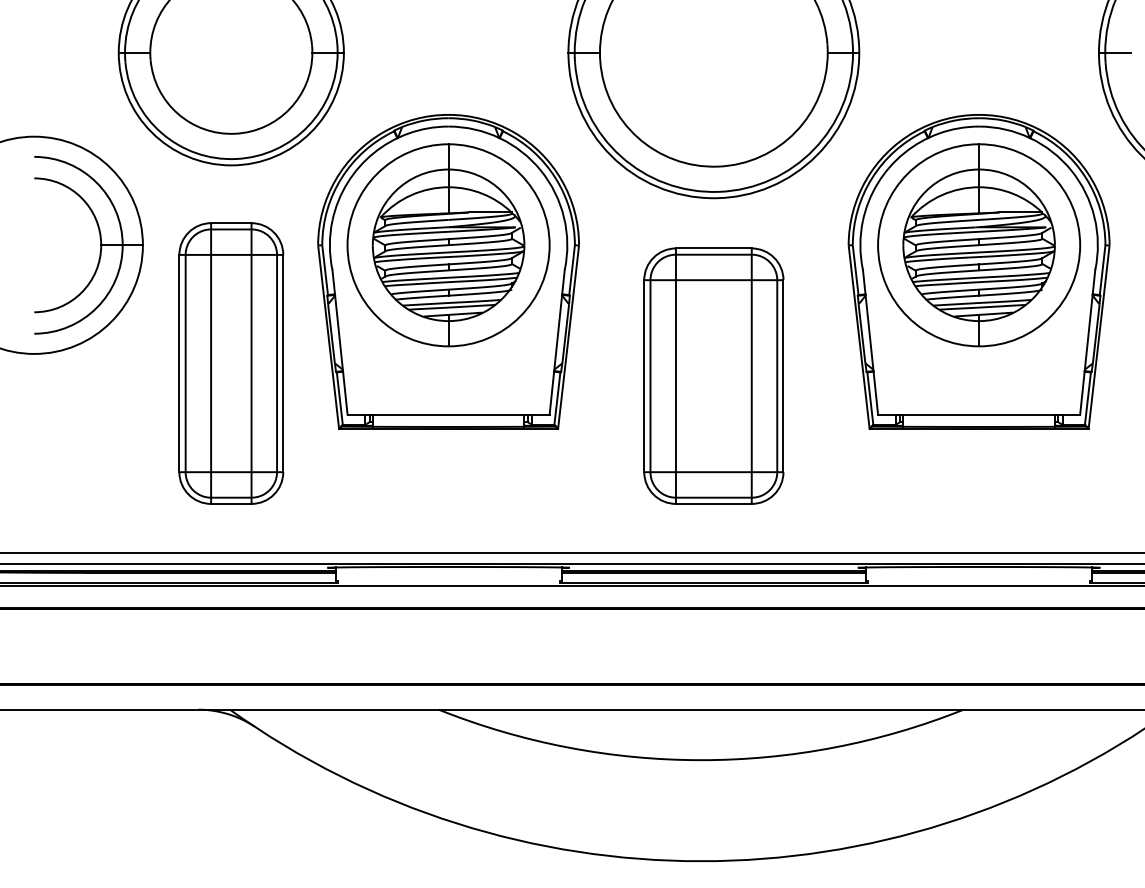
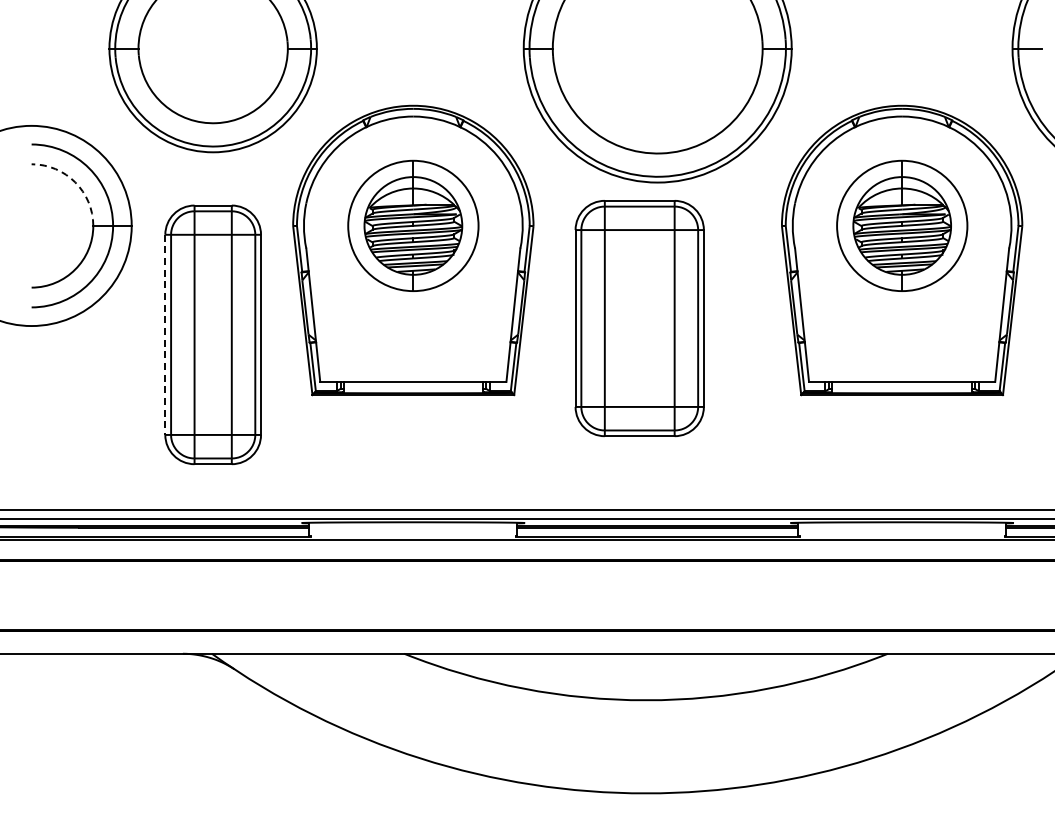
arc: (81, 198) -> (75, 182), solid -> dashed
part: (448, 244) -> (413, 225), size x0.7
part: (979, 244) -> (902, 225), size x0.7
line: (179, 364) -> (165, 335), solid -> dashed
part: (713, 376) -> (639, 318), moved

